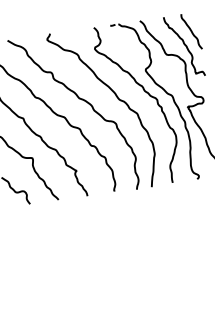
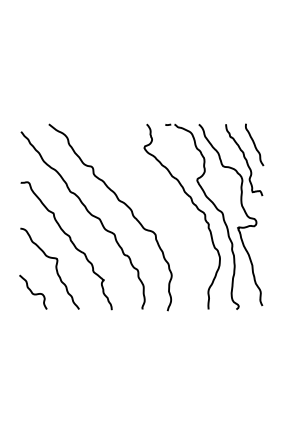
curve: (117, 99) -> (161, 207), removed

